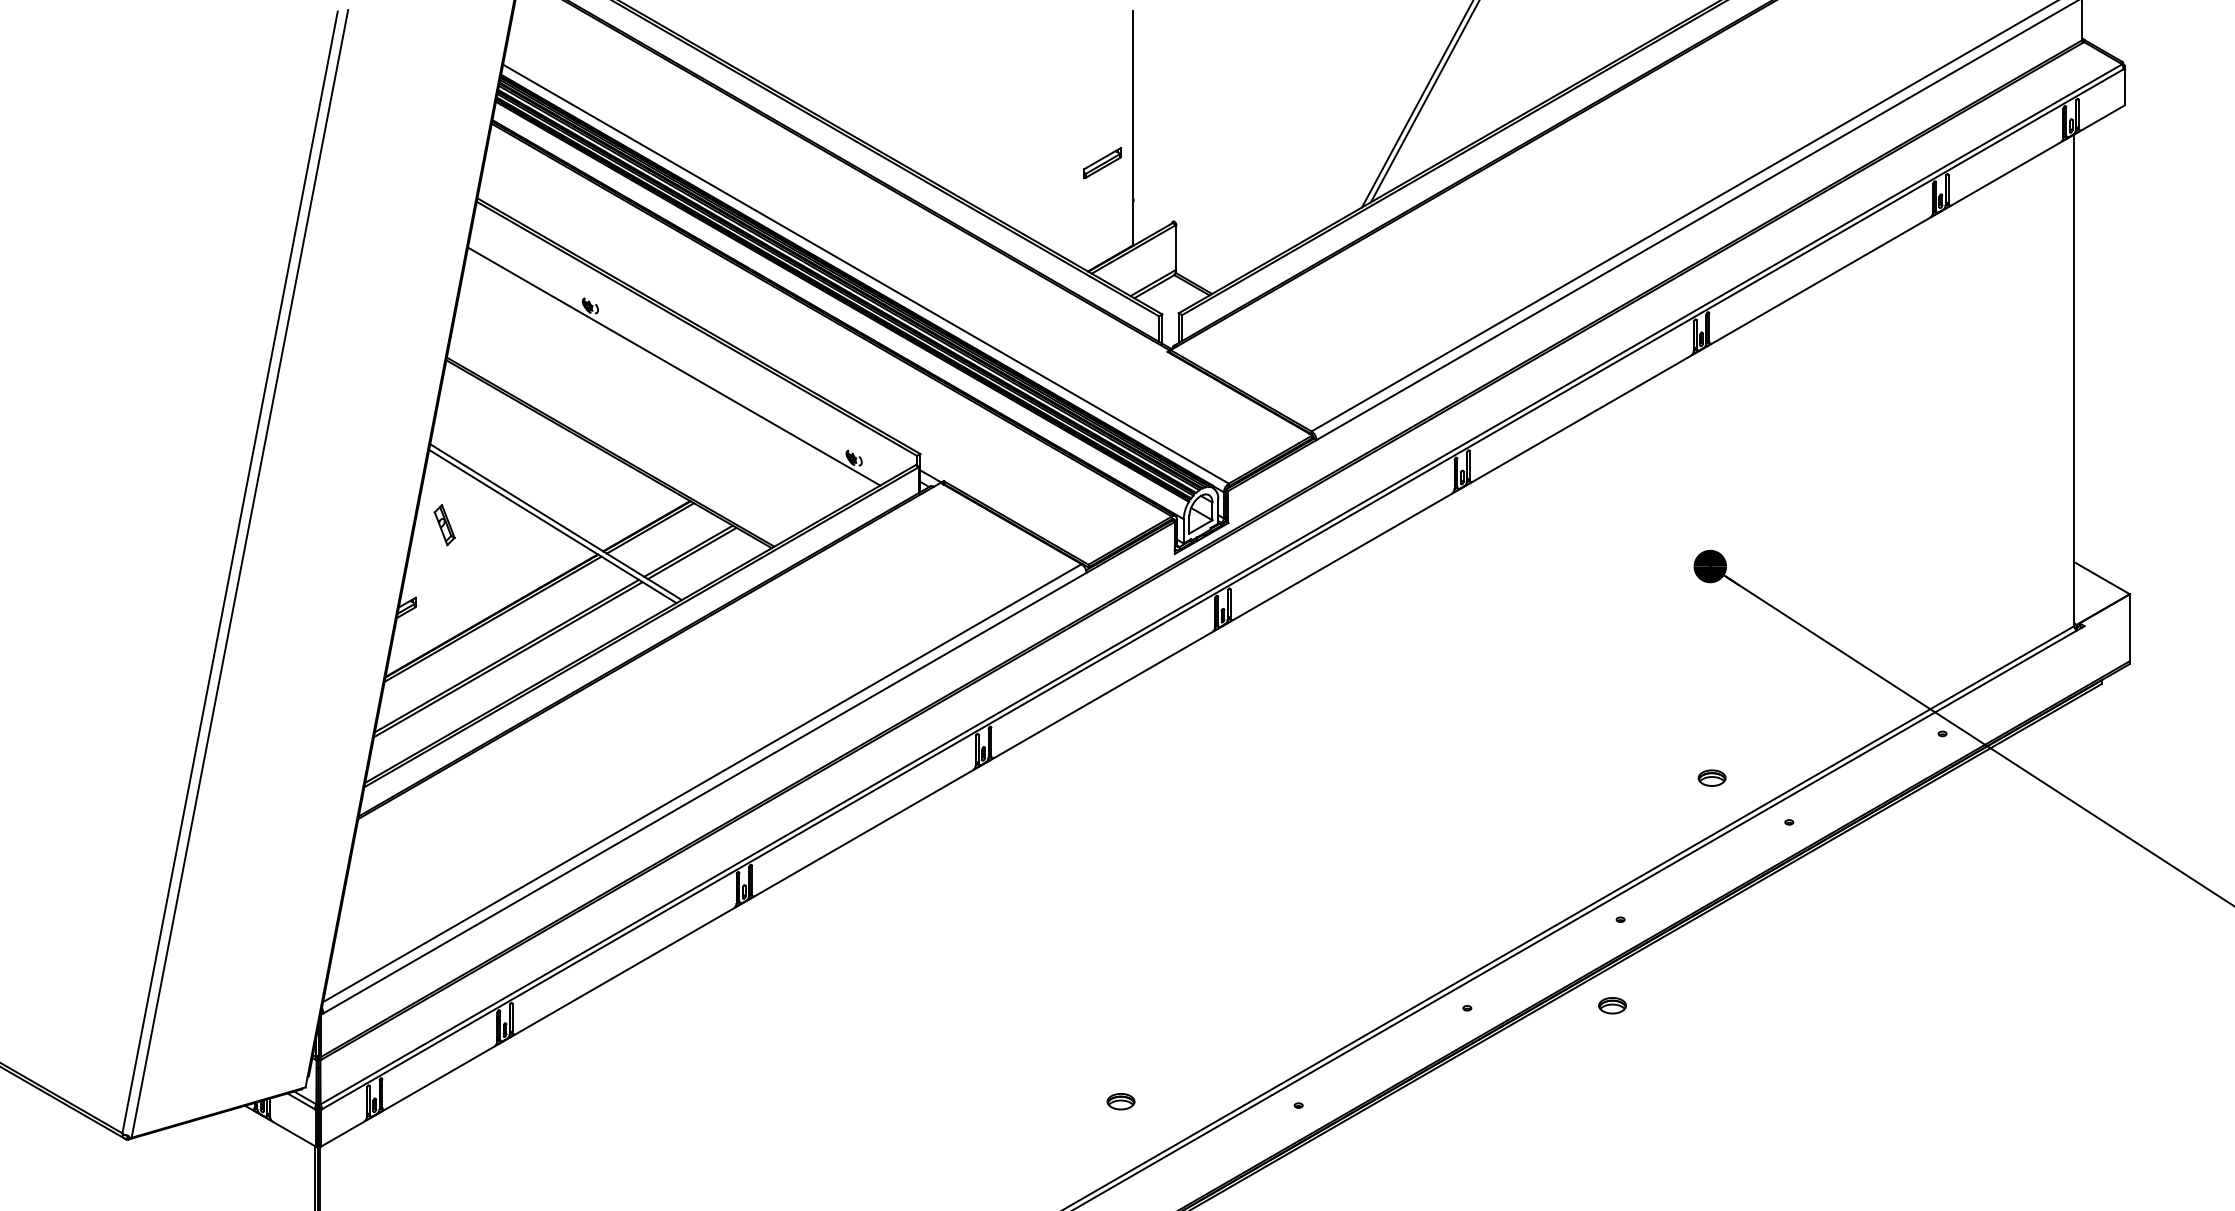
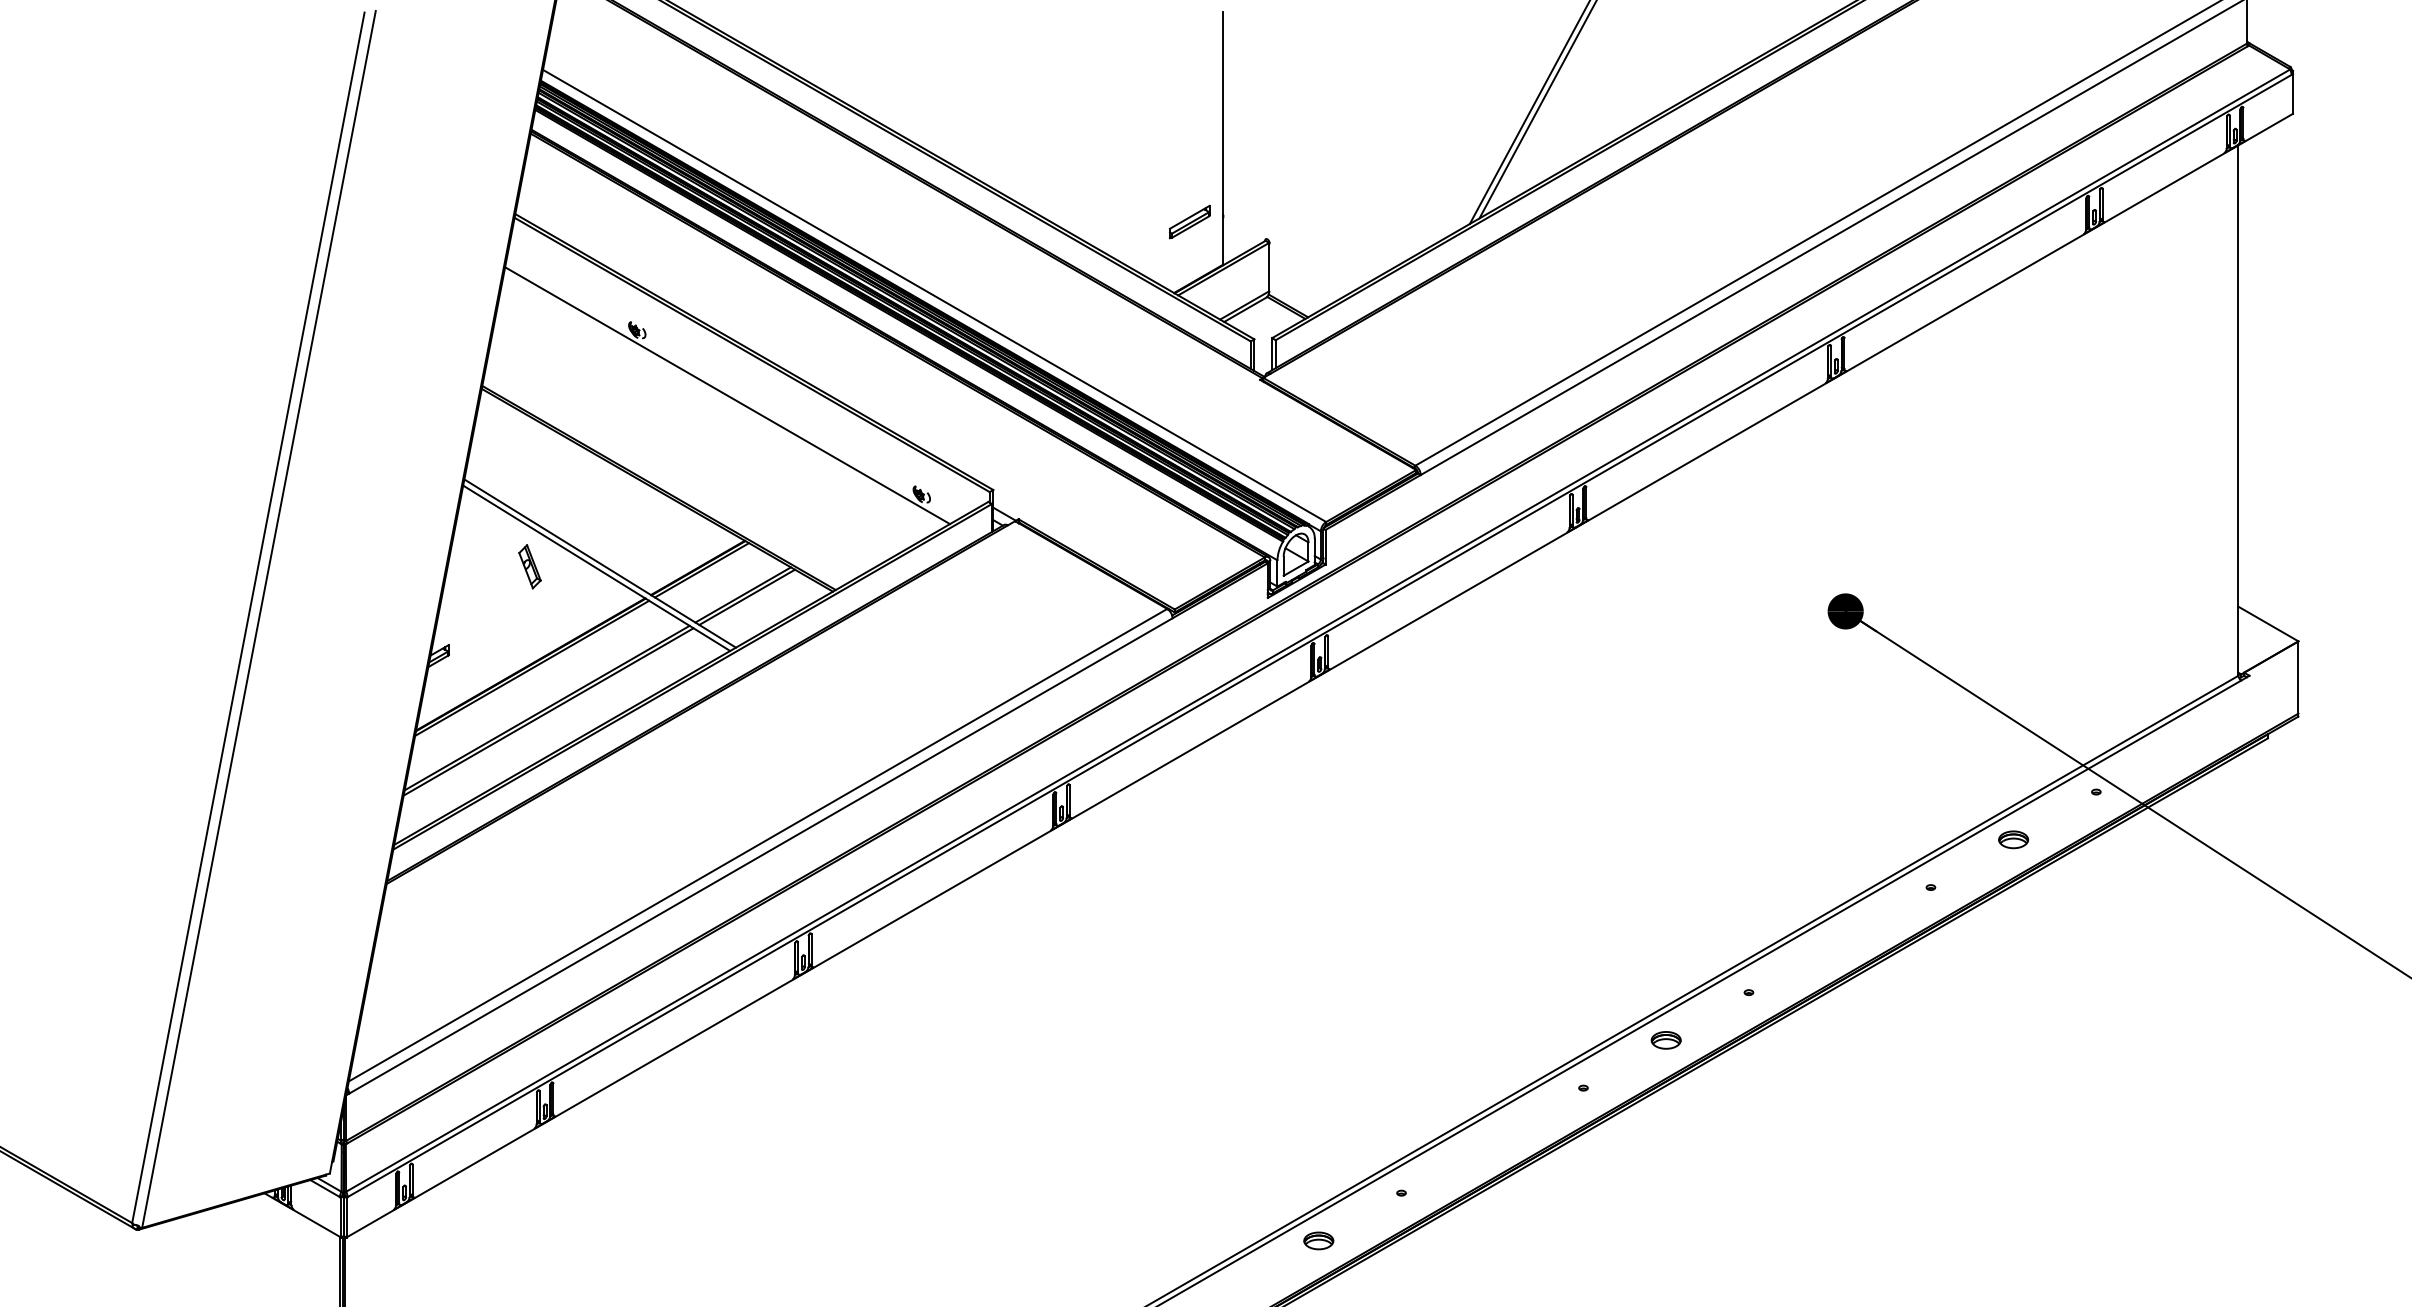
part: (1102, 162) -> (1189, 221), moved
part: (444, 524) -> (529, 566), moved
part: (1711, 777) -> (2013, 839), moved
part: (1611, 1005) -> (1665, 1040), moved
part: (1120, 1101) -> (1318, 1240), moved

